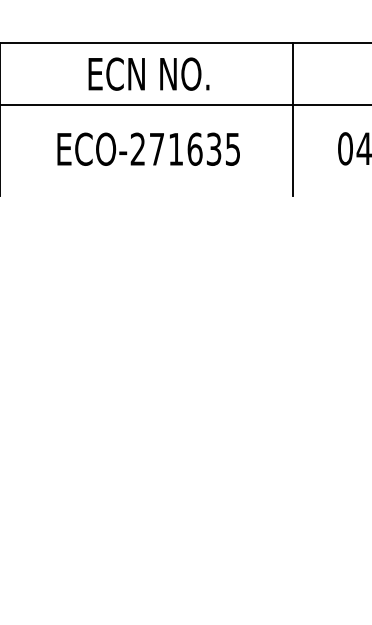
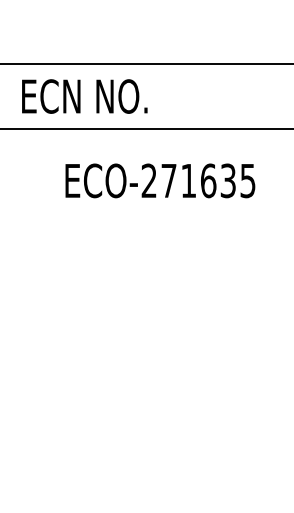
text: (148, 73) -> (84, 95), moved
line: (292, 119) -> (283, 143), removed
text: (148, 148) -> (160, 180), moved

